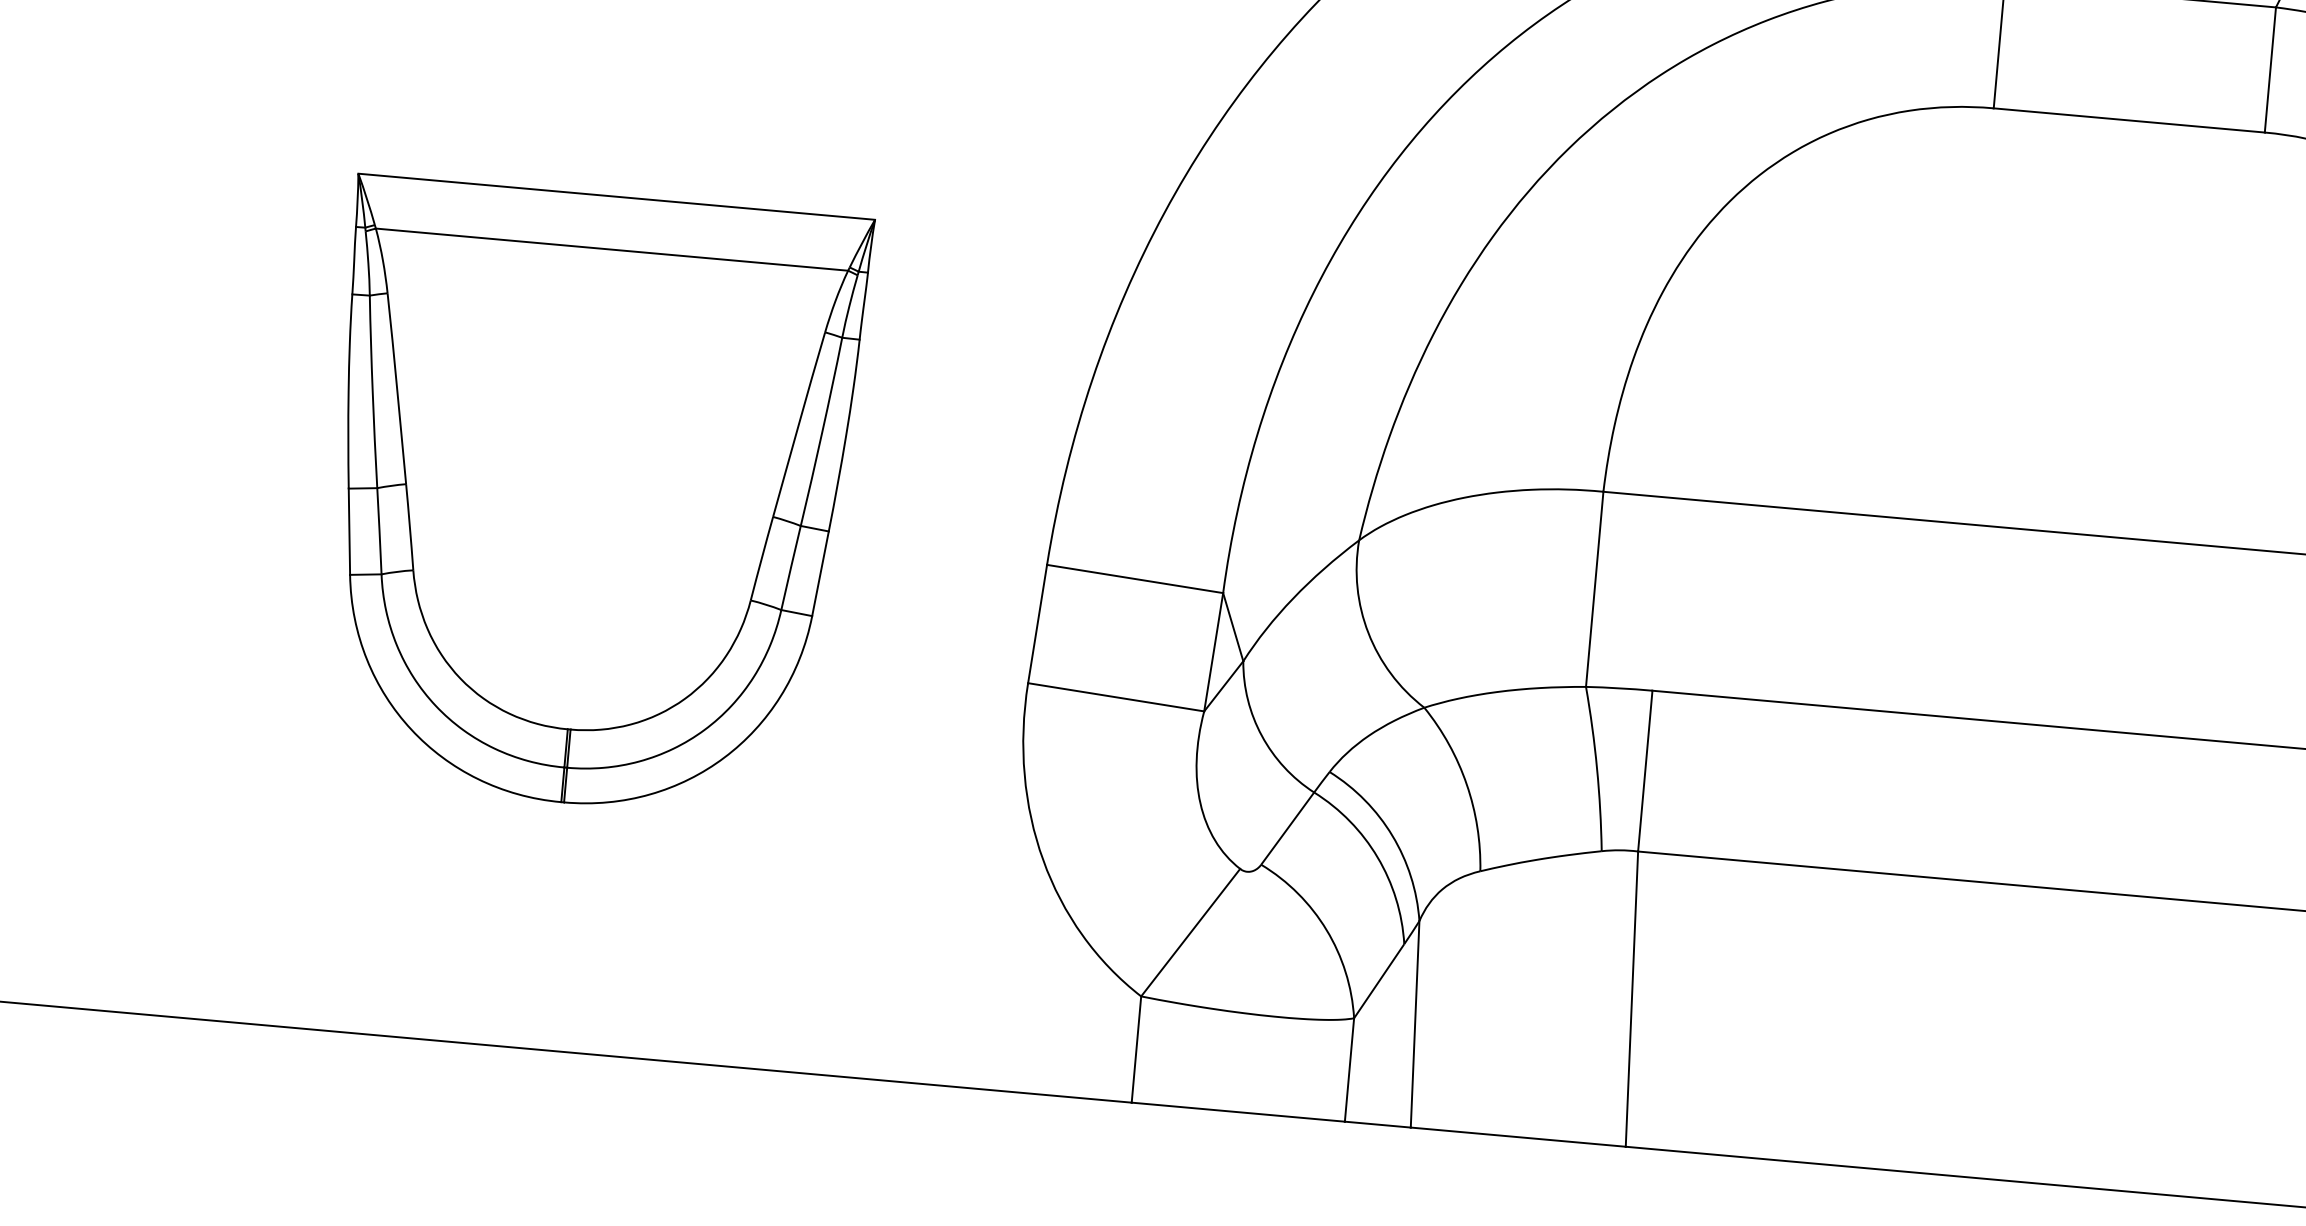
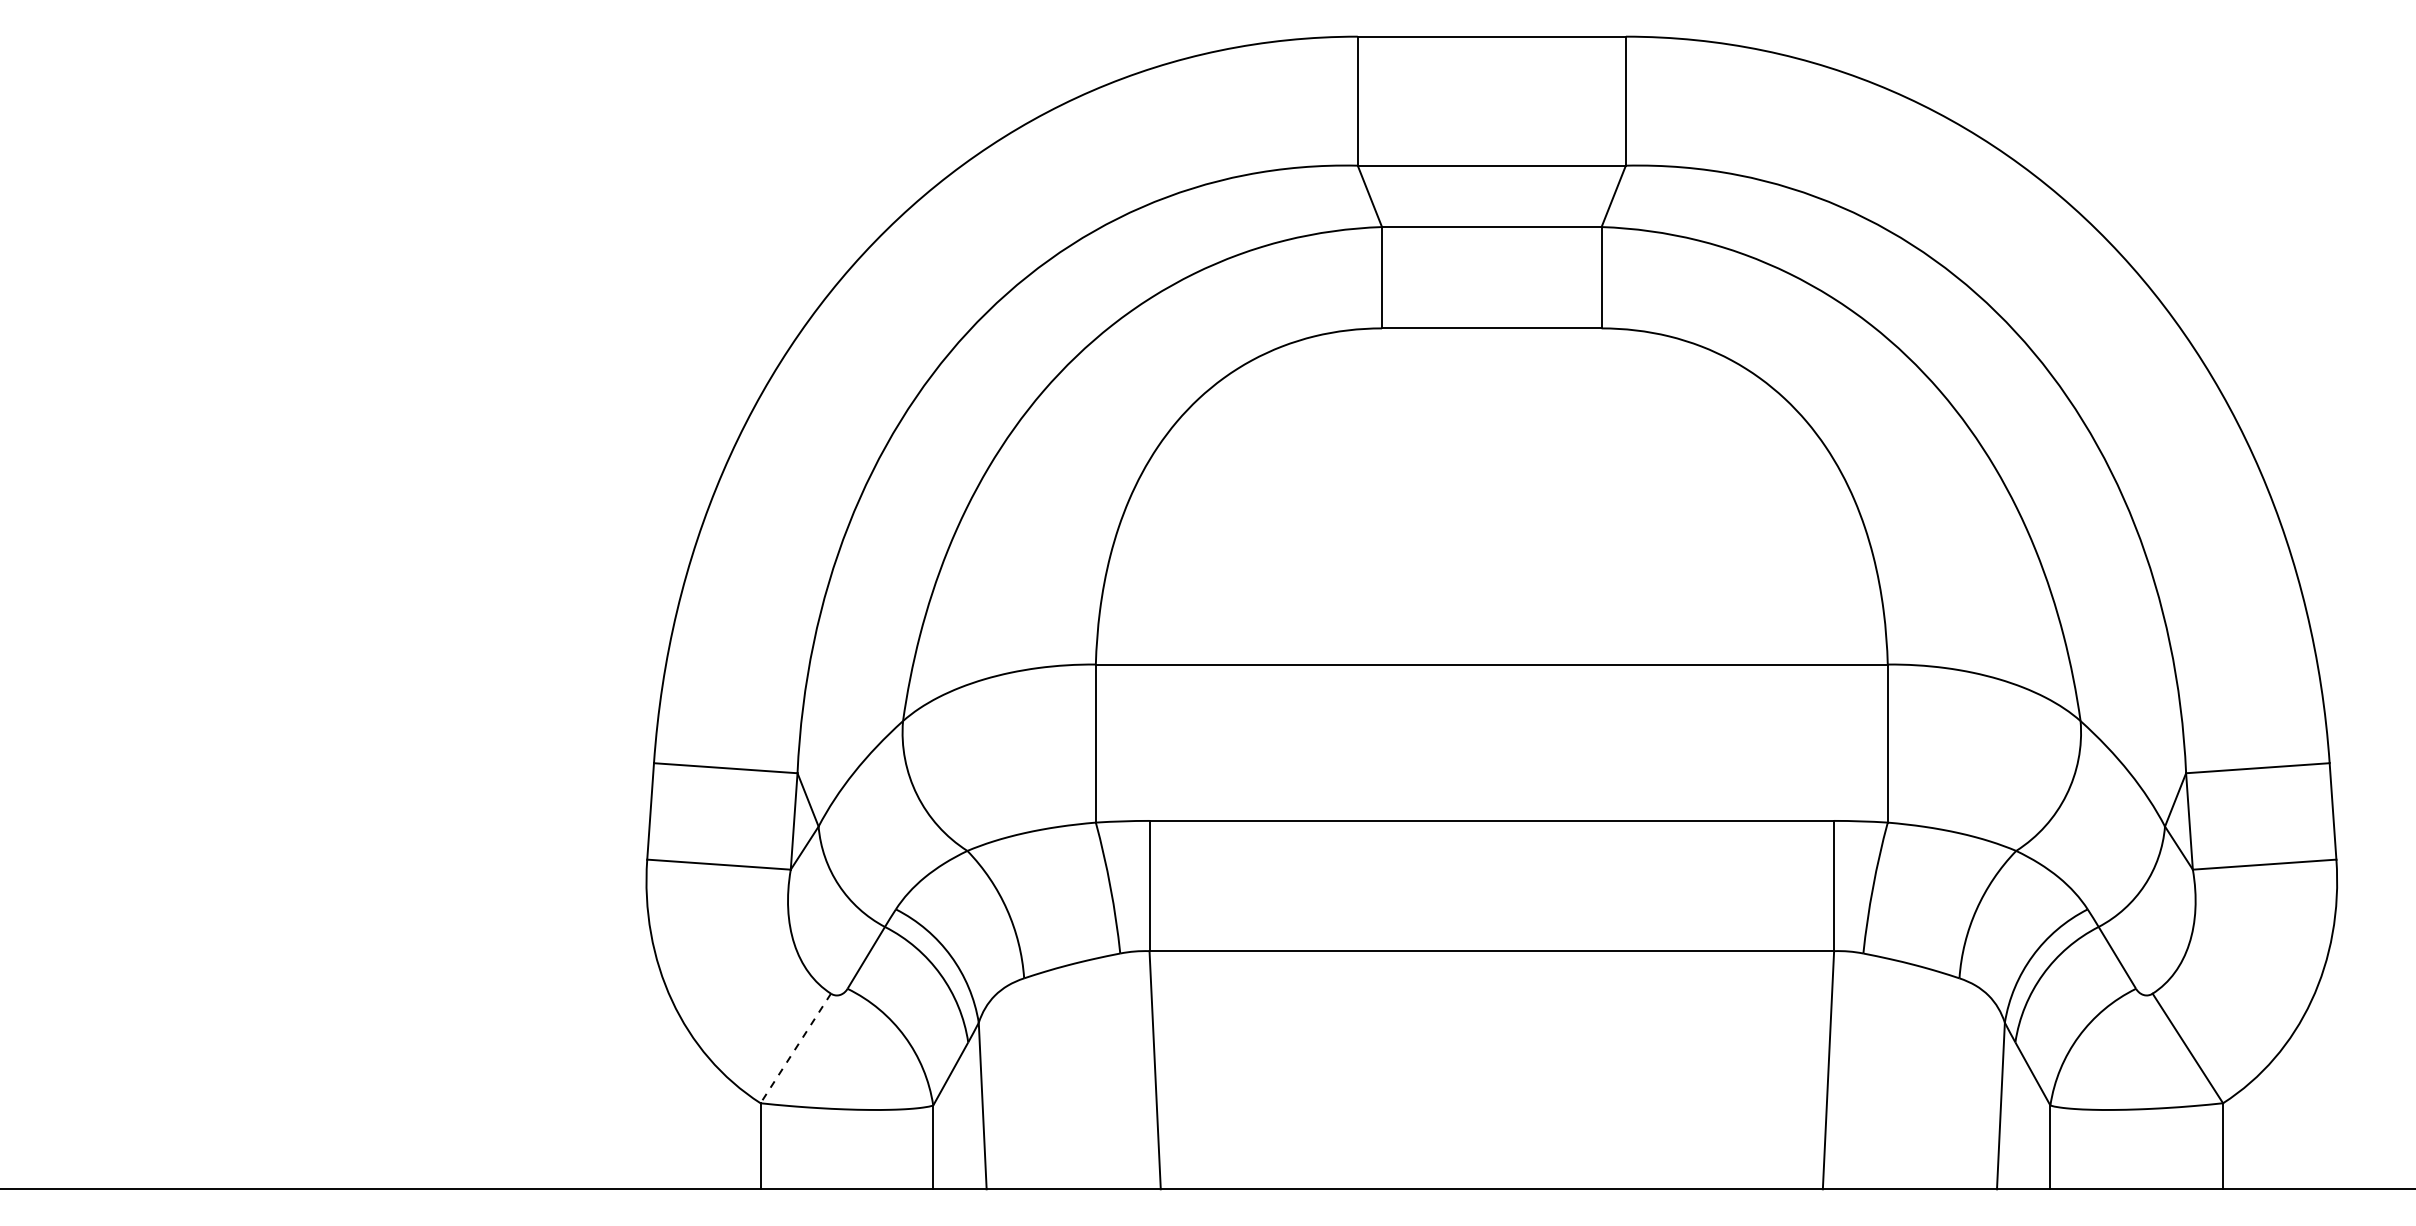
part: (589, 499) -> (281, 743), removed
line: (1190, 932) -> (795, 1048), solid -> dashed

